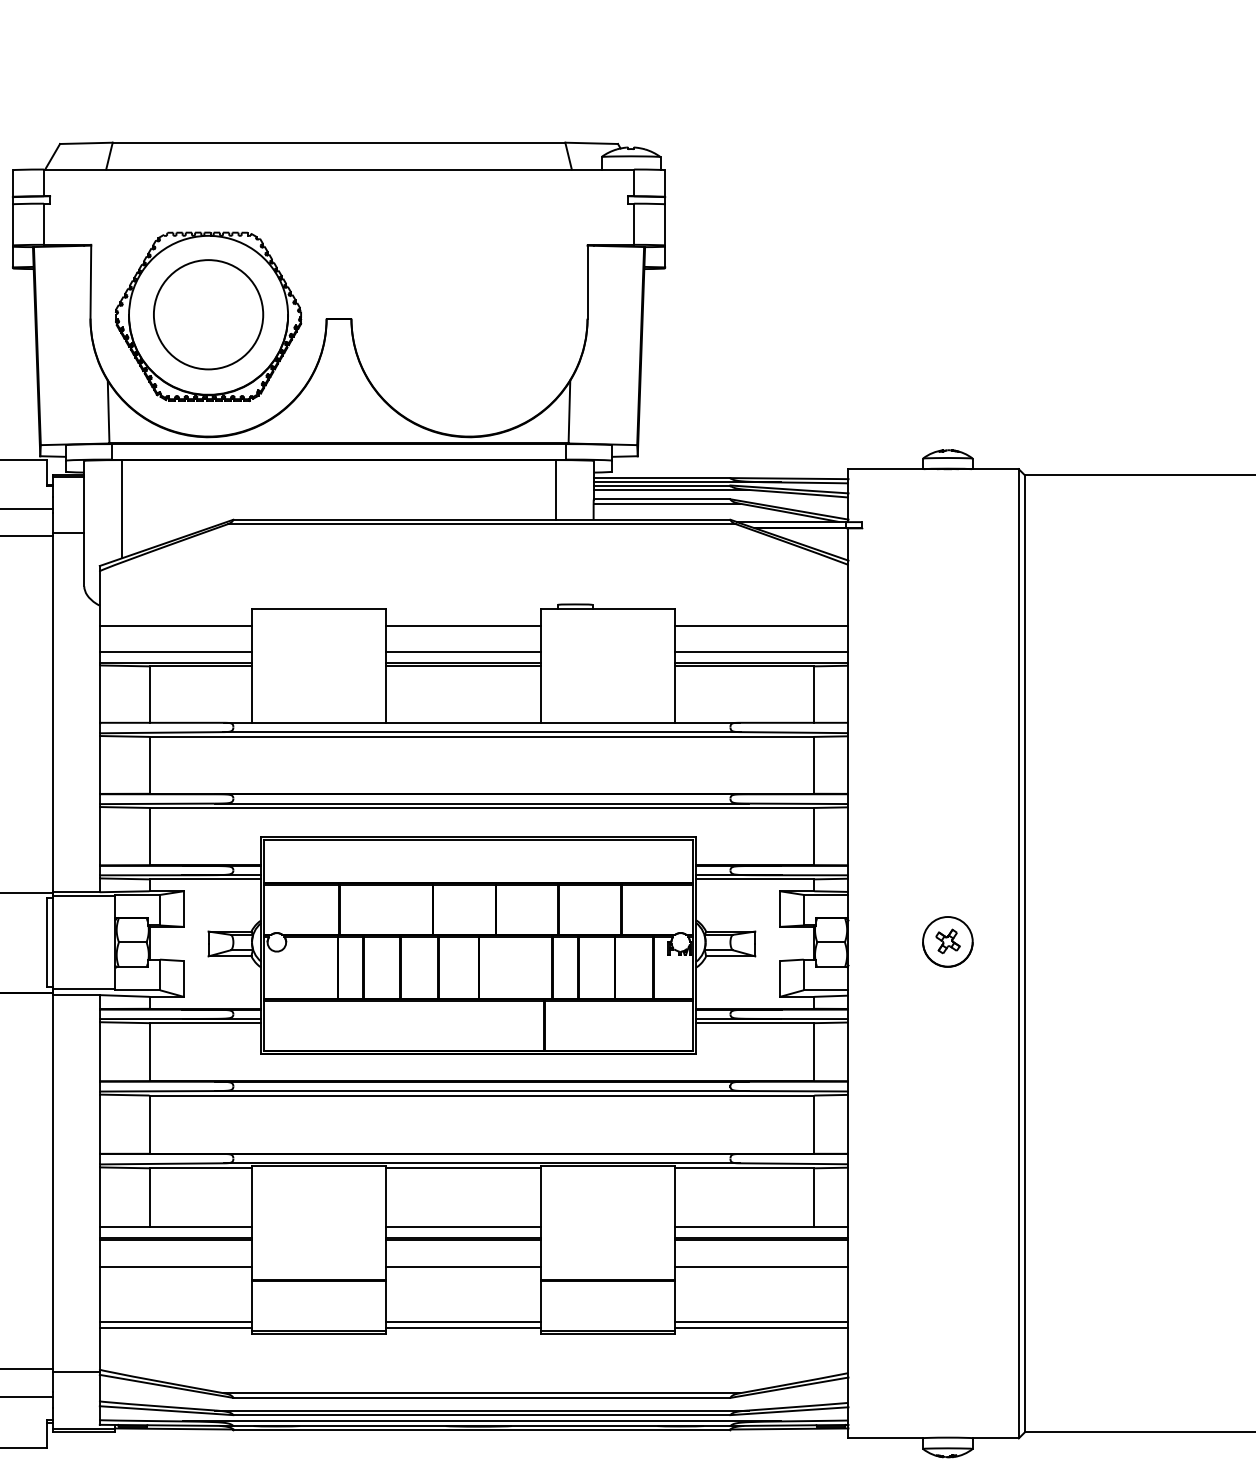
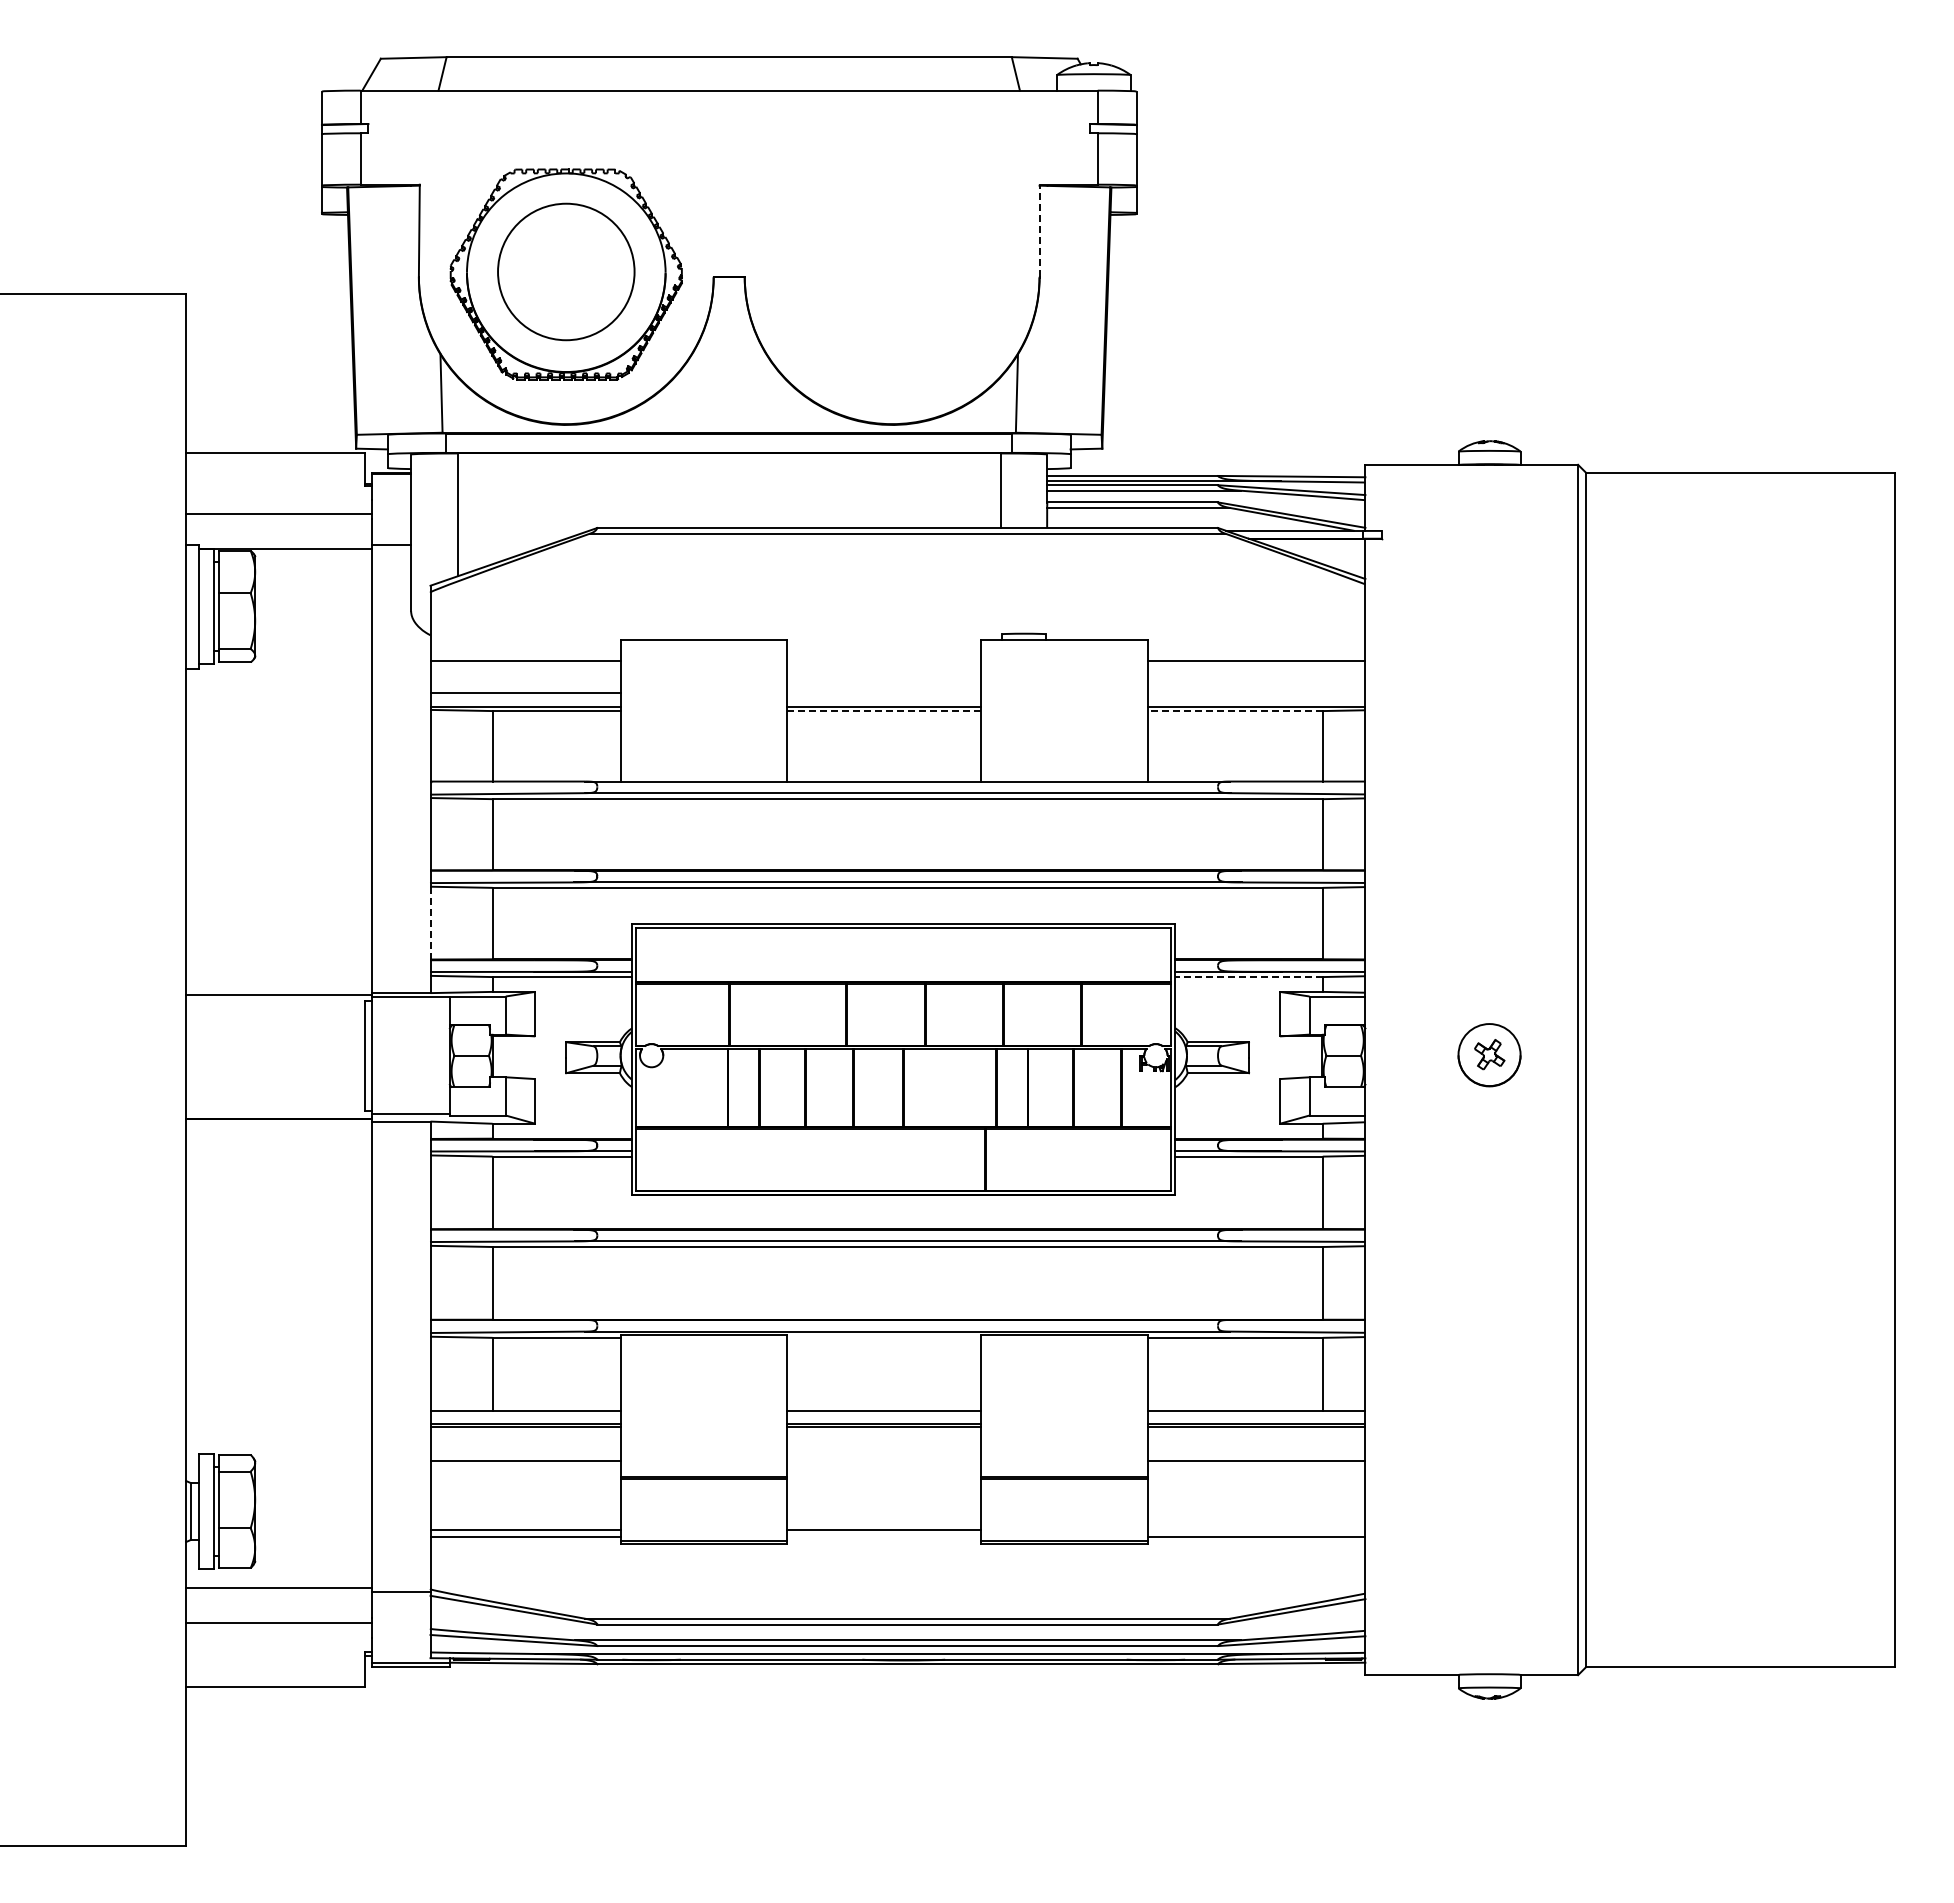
line: (587, 281) -> (1039, 230), solid -> dashed
line: (463, 626) -> (884, 661), removed
line: (463, 651) -> (884, 692), removed
line: (761, 651) -> (1256, 692), removed
line: (463, 666) -> (884, 711), solid -> dashed
line: (743, 666) -> (1234, 711), solid -> dashed
line: (99, 836) -> (430, 923), solid -> dashed
line: (755, 879) -> (1249, 977), solid -> dashed
line: (463, 1168) -> (884, 1337), removed
line: (463, 1267) -> (884, 1461), removed
line: (761, 1321) -> (1256, 1529), removed
line: (463, 1327) -> (884, 1536), removed

